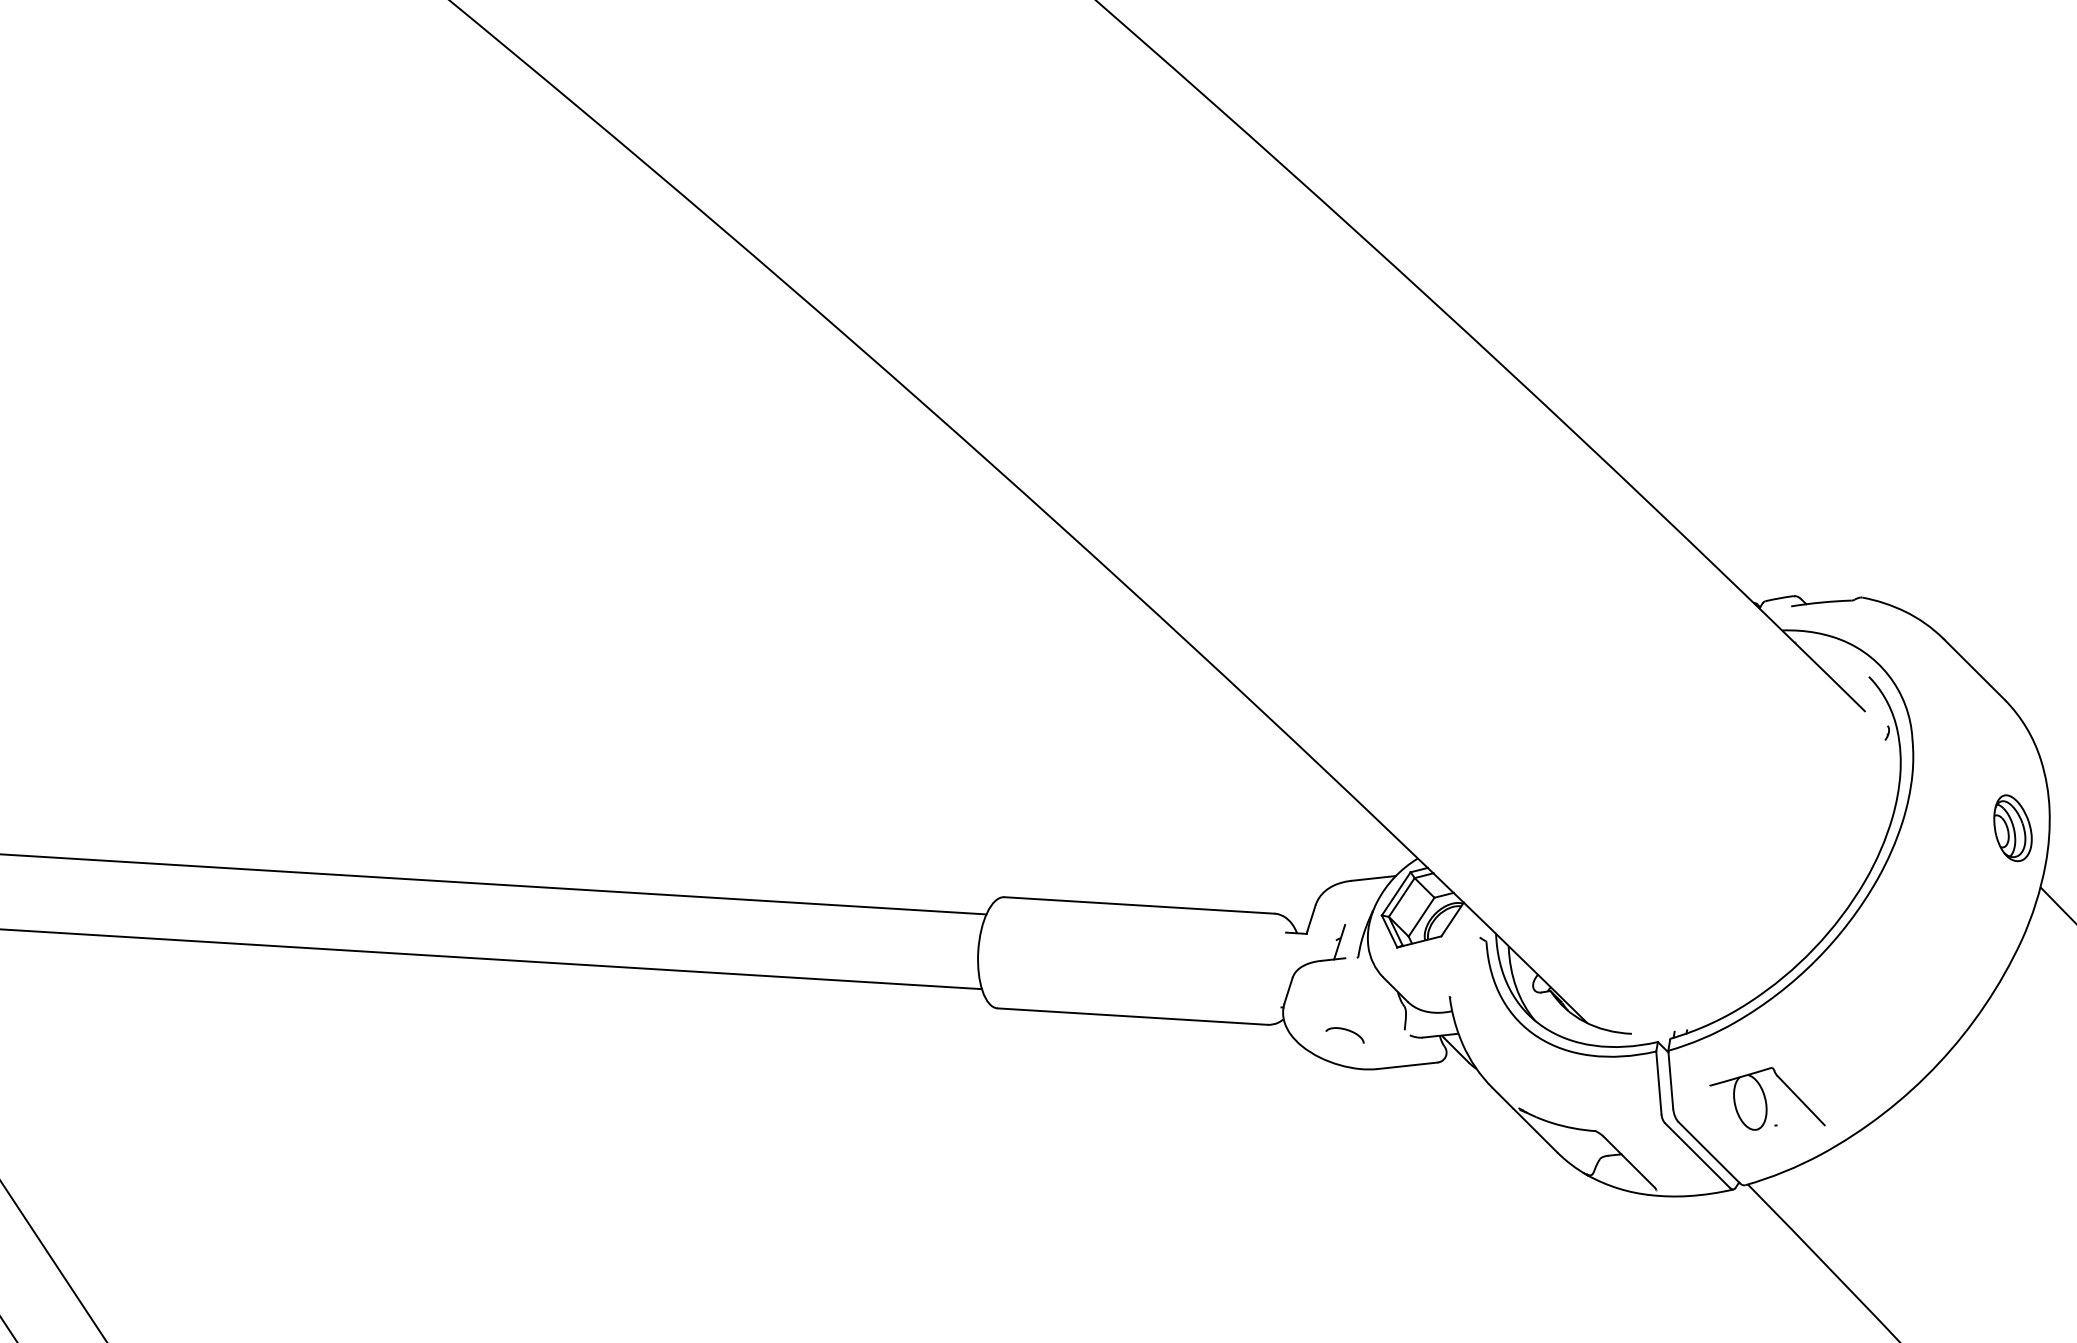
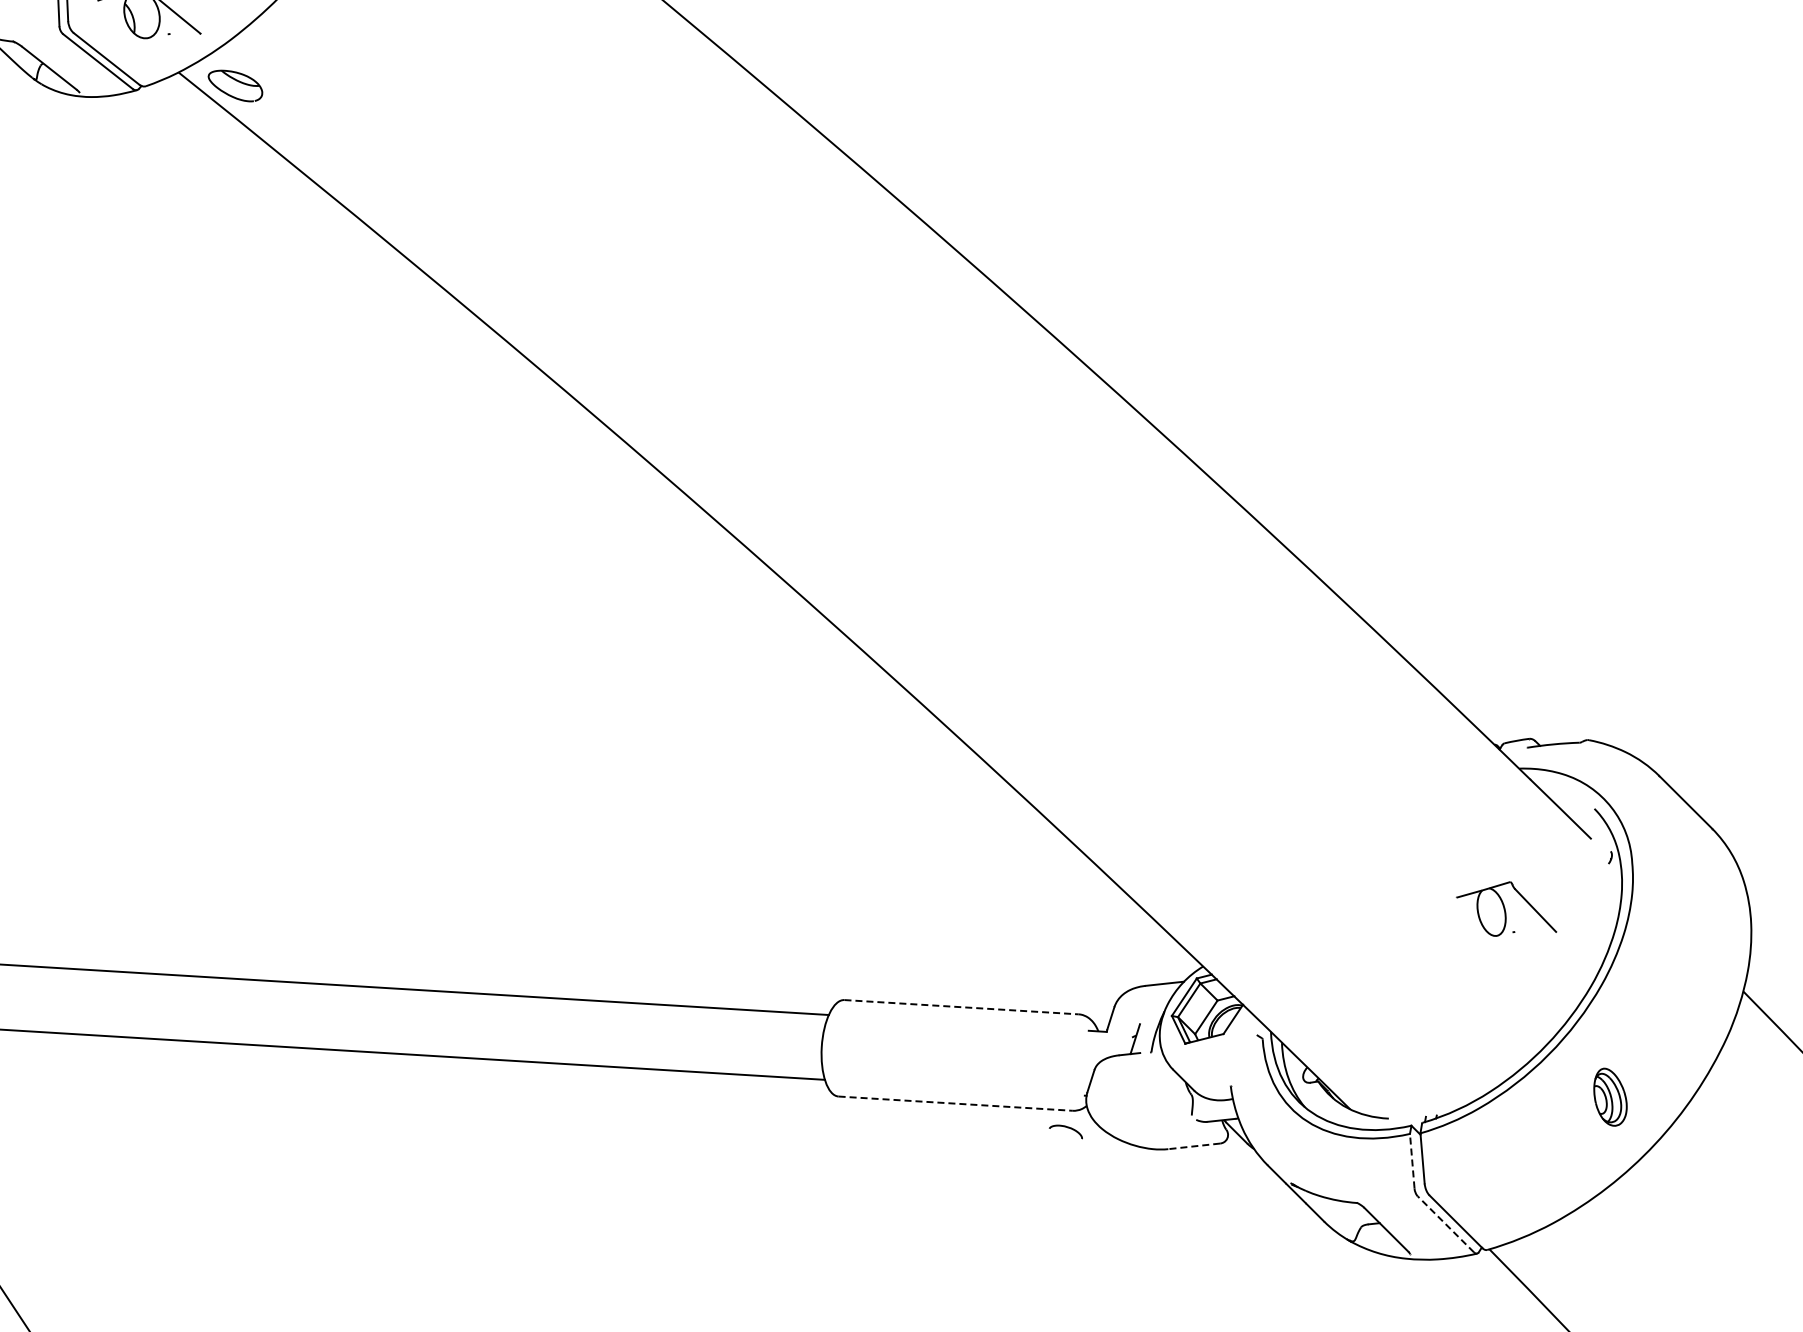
part: (2013, 827) -> (1610, 1096), moved
line: (1140, 905) -> (962, 1007), solid -> dashed
line: (1133, 1016) -> (956, 1103), solid -> dashed
curve: (1346, 1031) -> (1067, 1128), moved
line: (1406, 1065) -> (1193, 1146), solid -> dashed
line: (1659, 1082) -> (1412, 1160), solid -> dashed
part: (1767, 1098) -> (1506, 908), moved
line: (1697, 1155) -> (1445, 1224), solid -> dashed

